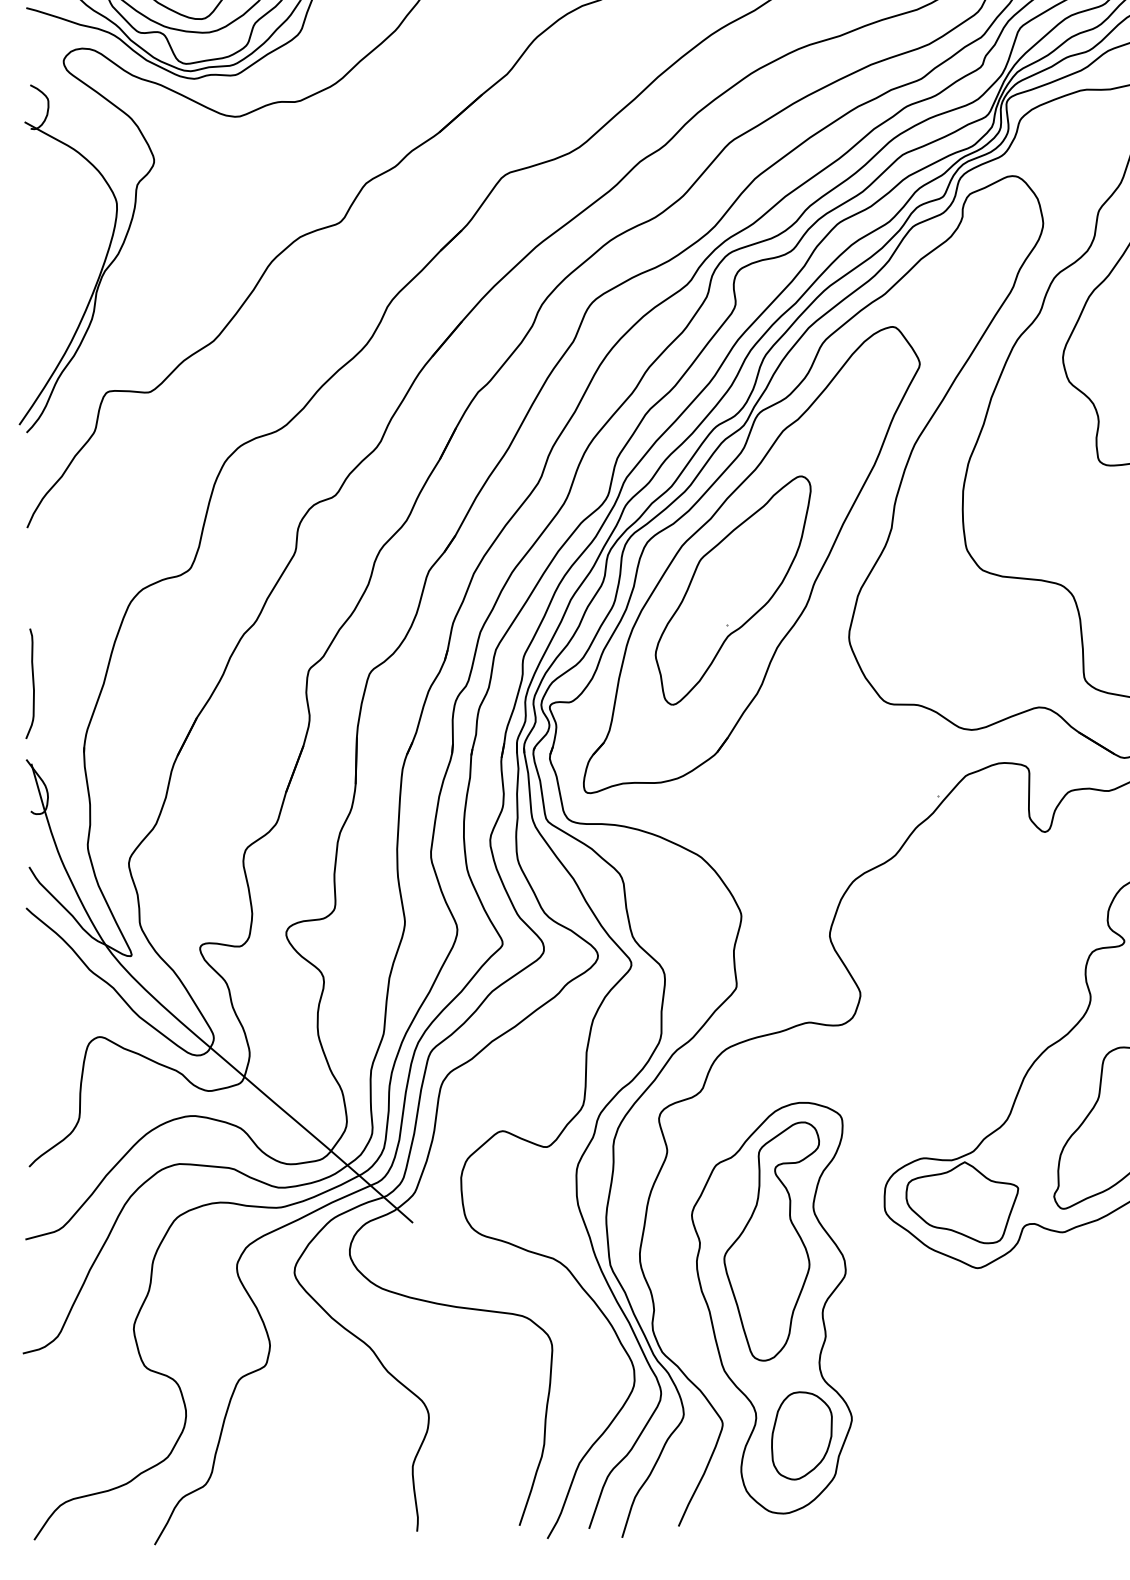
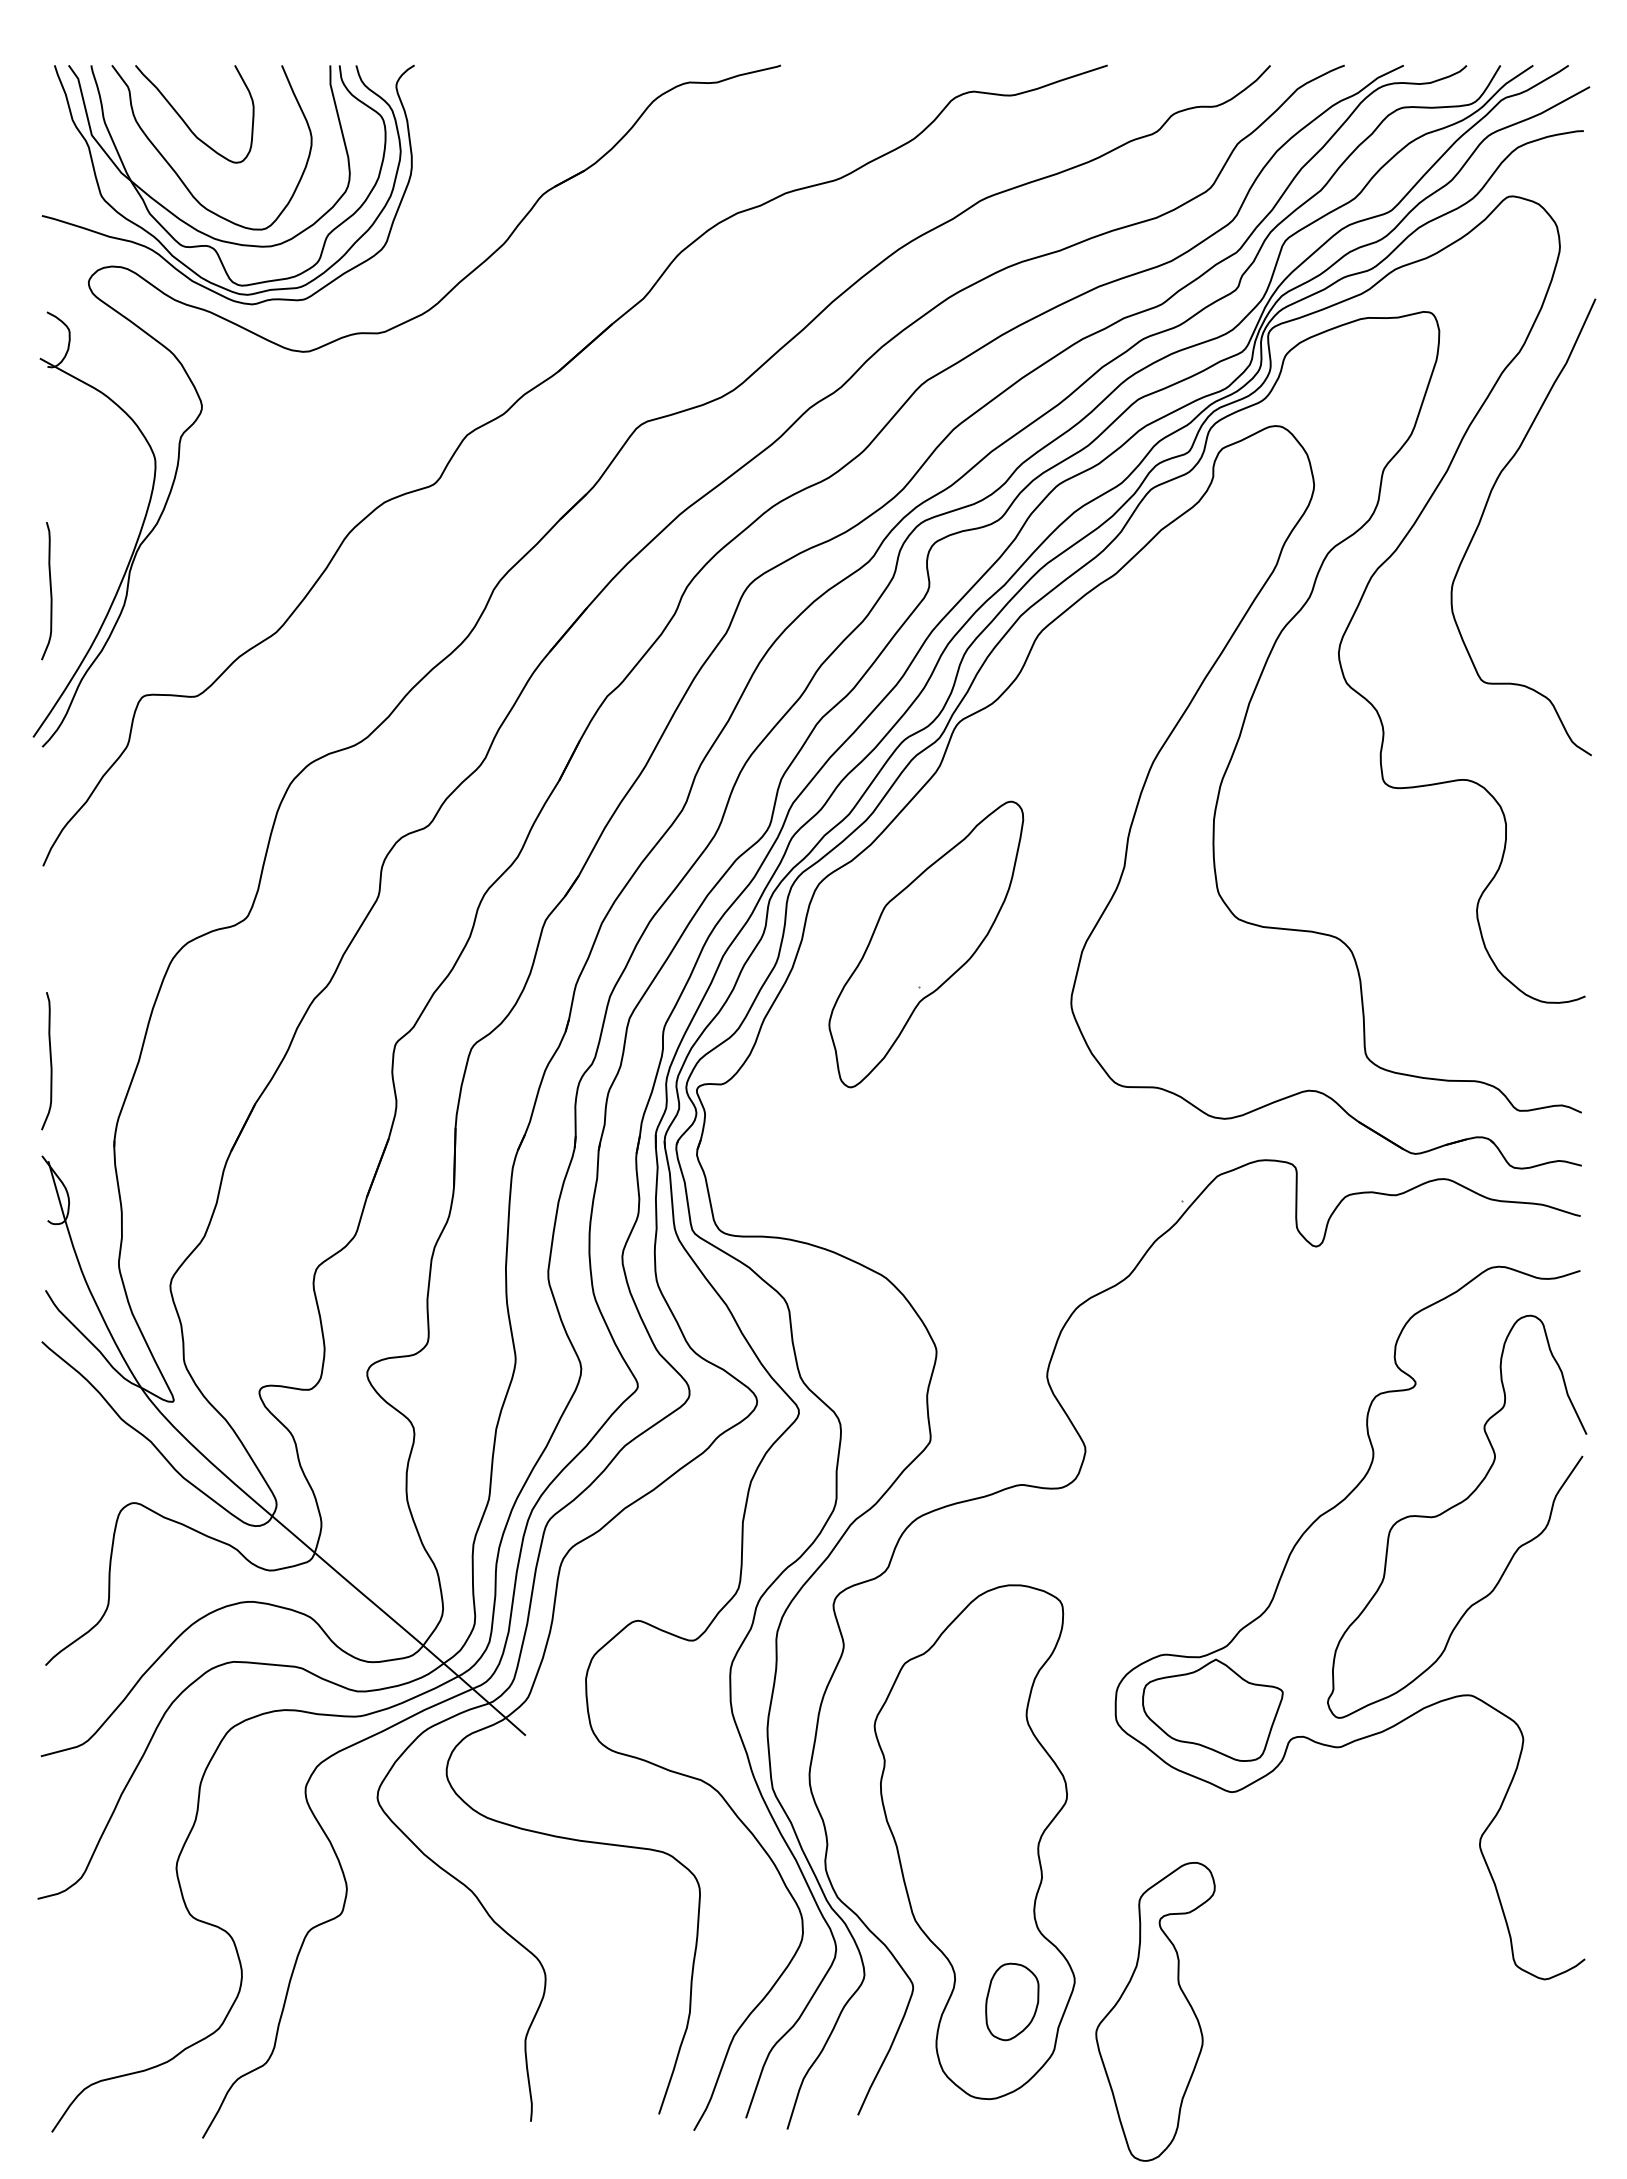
curve: (33, 308) -> (50, 591), added
part: (751, 559) -> (949, 905), removed
part: (771, 1241) -> (1155, 2011), moved
part: (802, 1435) -> (1012, 2001), size x0.7

